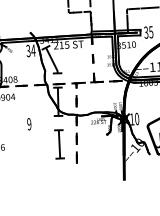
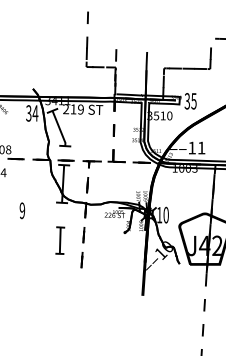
text: (66, 45) -> (80, 109), 215 -> 219
part: (58, 144) -> (59, 240), size x0.7

